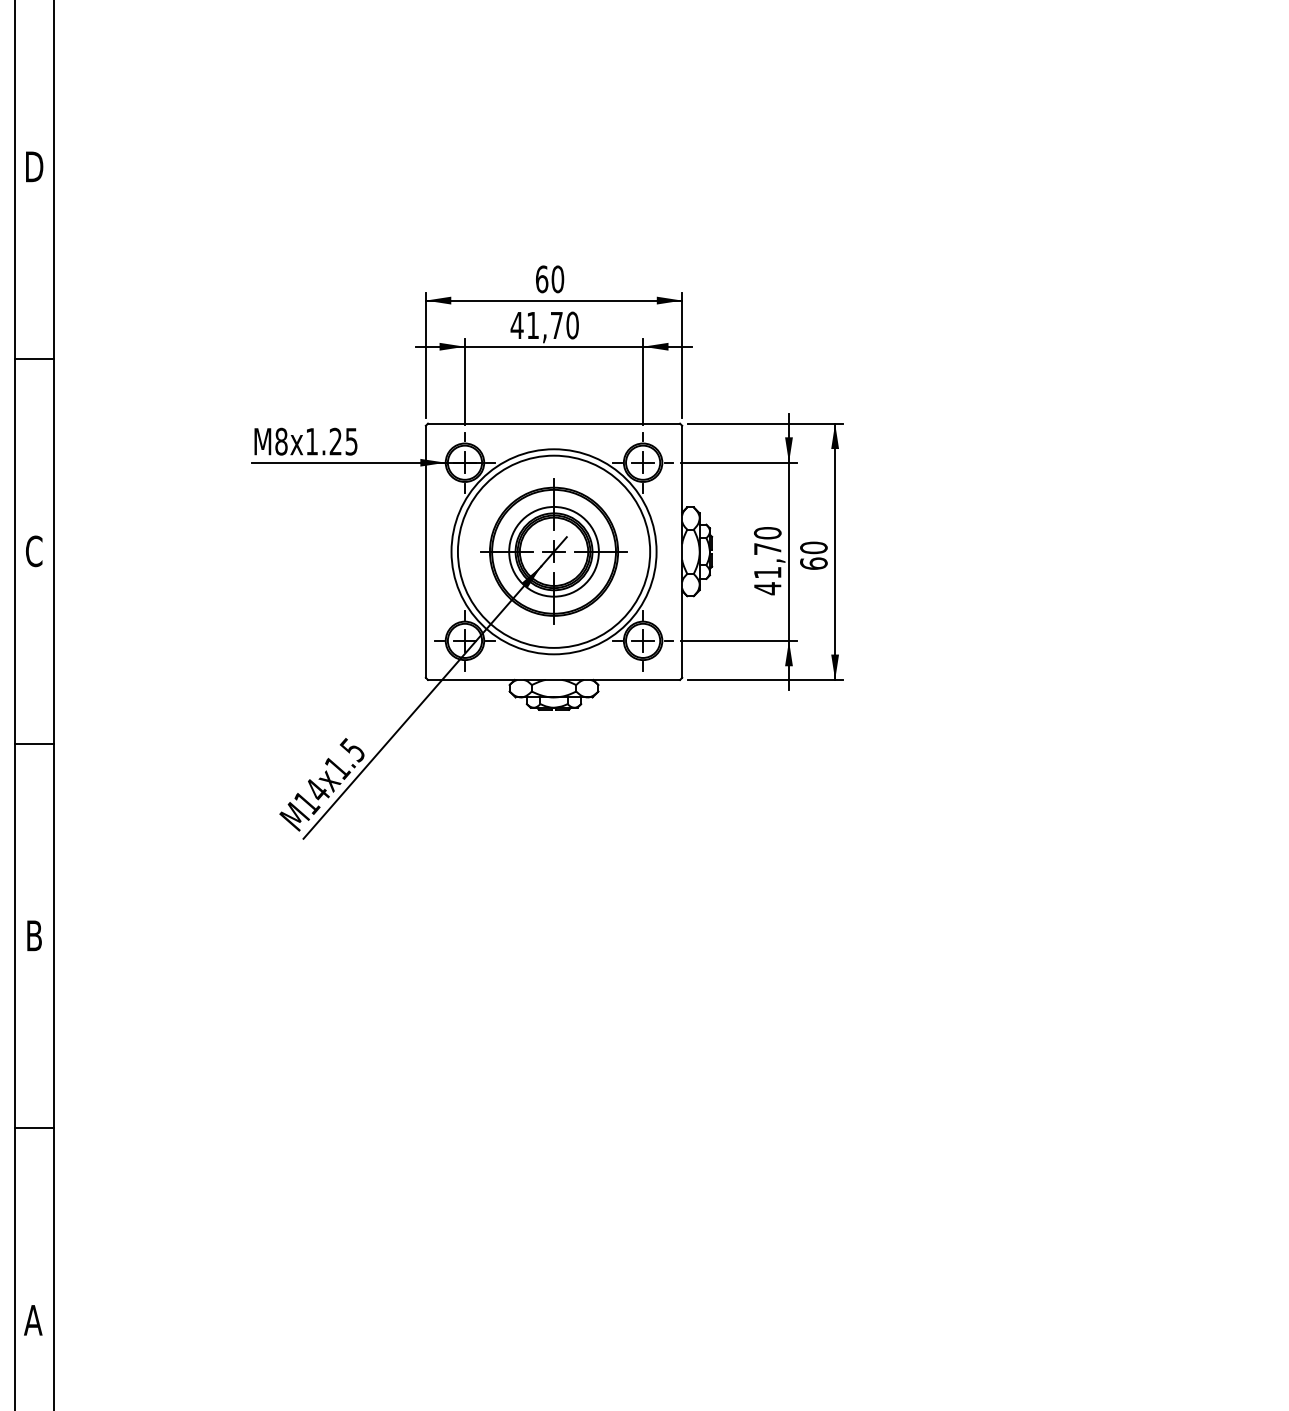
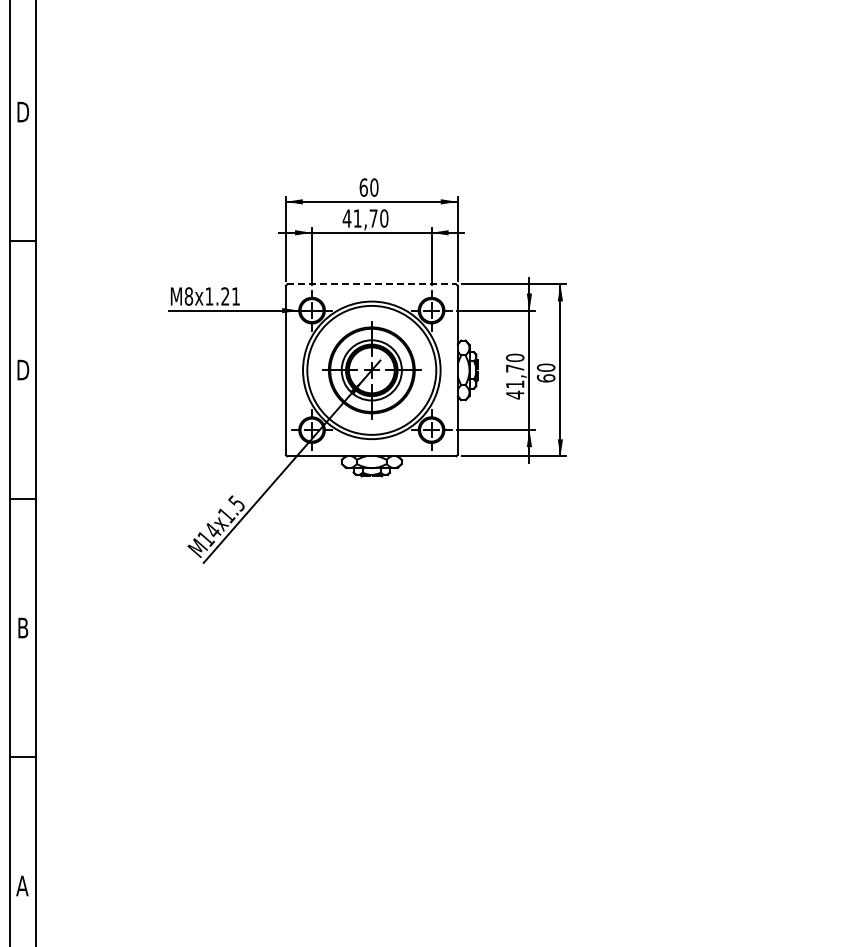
line: (553, 423) -> (371, 284), solid -> dashed
text: (350, 441) -> (235, 296), M8x1.25 -> M8x1.21
text: (34, 550) -> (23, 369), C -> D

